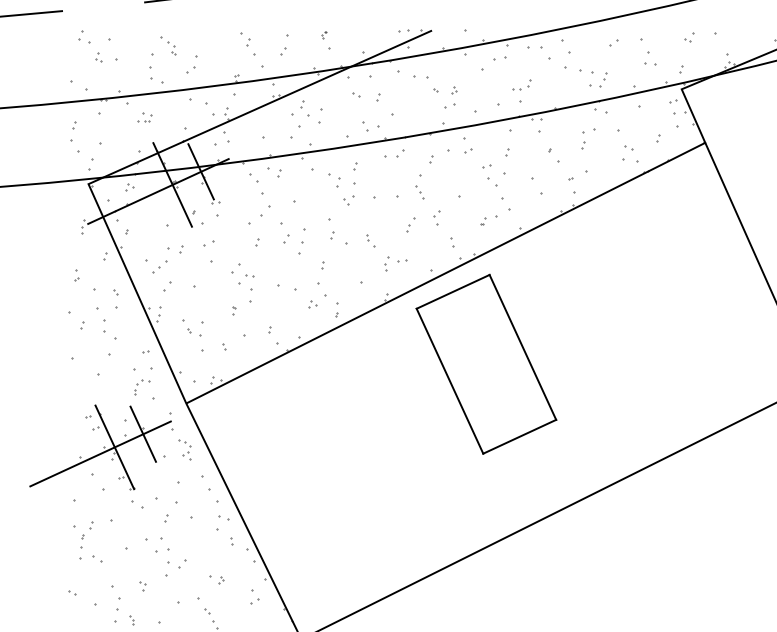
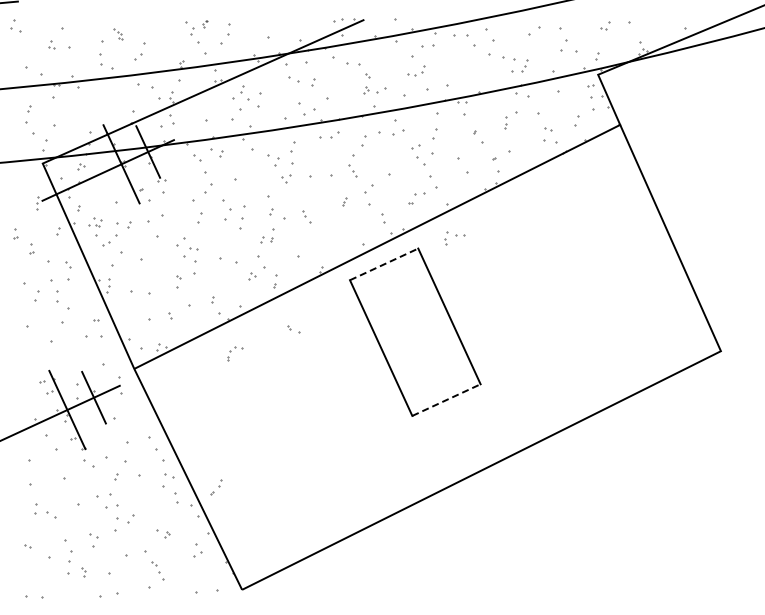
part: (324, 35) -> (205, 24), moved
part: (83, 36) -> (15, 25), moved
part: (613, 42) -> (534, 30), size x1.6
part: (168, 46) -> (117, 34), size x0.6
part: (283, 51) -> (225, 39), size x1.6
part: (650, 63) -> (568, 50), size x1.6
part: (521, 84) -> (416, 70), moved
part: (454, 91) -> (366, 90), moved
part: (356, 94) -> (293, 79), size x1.6
part: (144, 117) -> (95, 222), moved
part: (364, 126) -> (301, 109), size x1.6
part: (658, 139) -> (576, 121), size x1.6
part: (582, 140) -> (505, 122), size x0.7
part: (468, 150) -> (398, 132), size x1.6
part: (506, 153) -> (434, 134), size x1.6
part: (431, 159) -> (363, 140), size x1.6
part: (355, 166) -> (292, 147), size x1.6
part: (436, 218) -> (368, 195), size x1.6
part: (483, 221) -> (412, 198), size x1.6
part: (410, 224) -> (344, 201), size x0.6
part: (285, 238) -> (227, 214), size x1.6
part: (256, 242) -> (200, 218), size x1.6
part: (208, 243) -> (155, 219), size x1.6
part: (59, 258) -> (15, 233), added
part: (333, 260) -> (272, 235), added
part: (395, 264) -> (454, 238), moved
part: (167, 285) -> (116, 258), size x1.6
line: (453, 291) -> (384, 264), solid -> dashed
part: (234, 311) -> (179, 282), size x1.6
part: (82, 326) -> (37, 296), size x1.6
part: (193, 332) -> (293, 329), moved
part: (142, 387) -> (235, 353), moved
line: (519, 437) -> (446, 400), solid -> dashed
part: (185, 450) -> (133, 412), removed
part: (87, 530) -> (216, 487), moved
part: (231, 540) -> (176, 497), size x1.6
part: (142, 586) -> (93, 540), size x1.6

